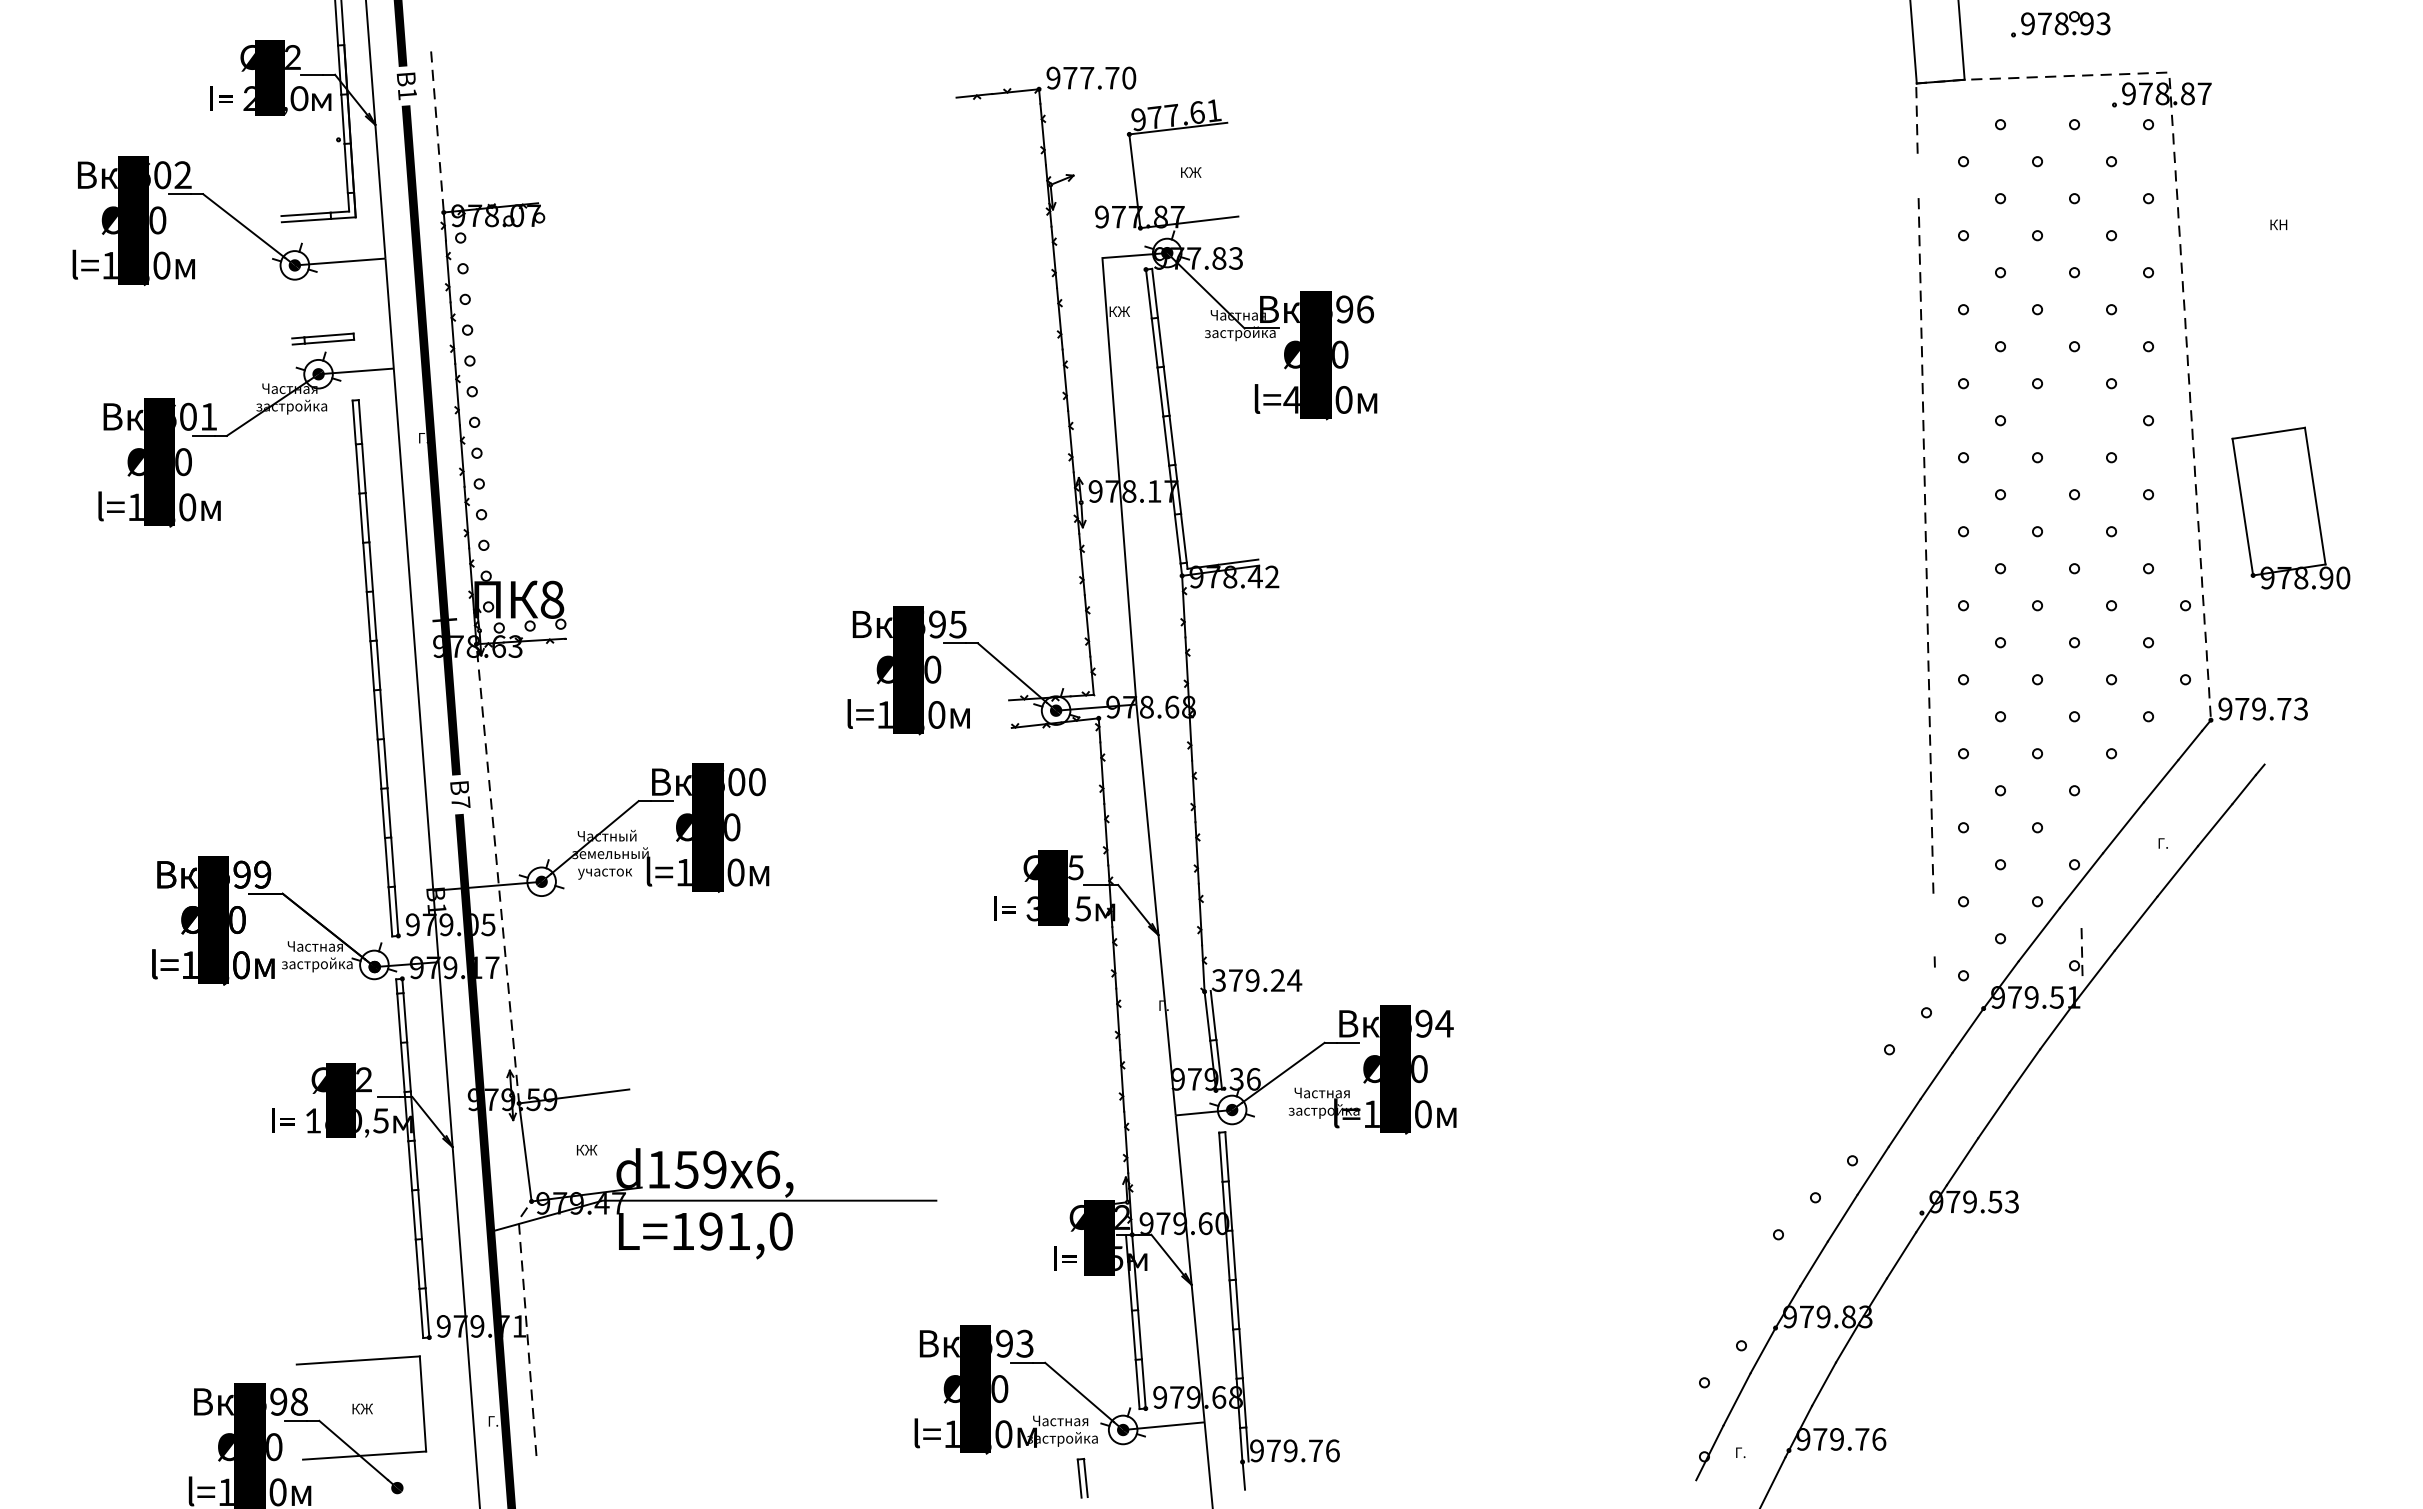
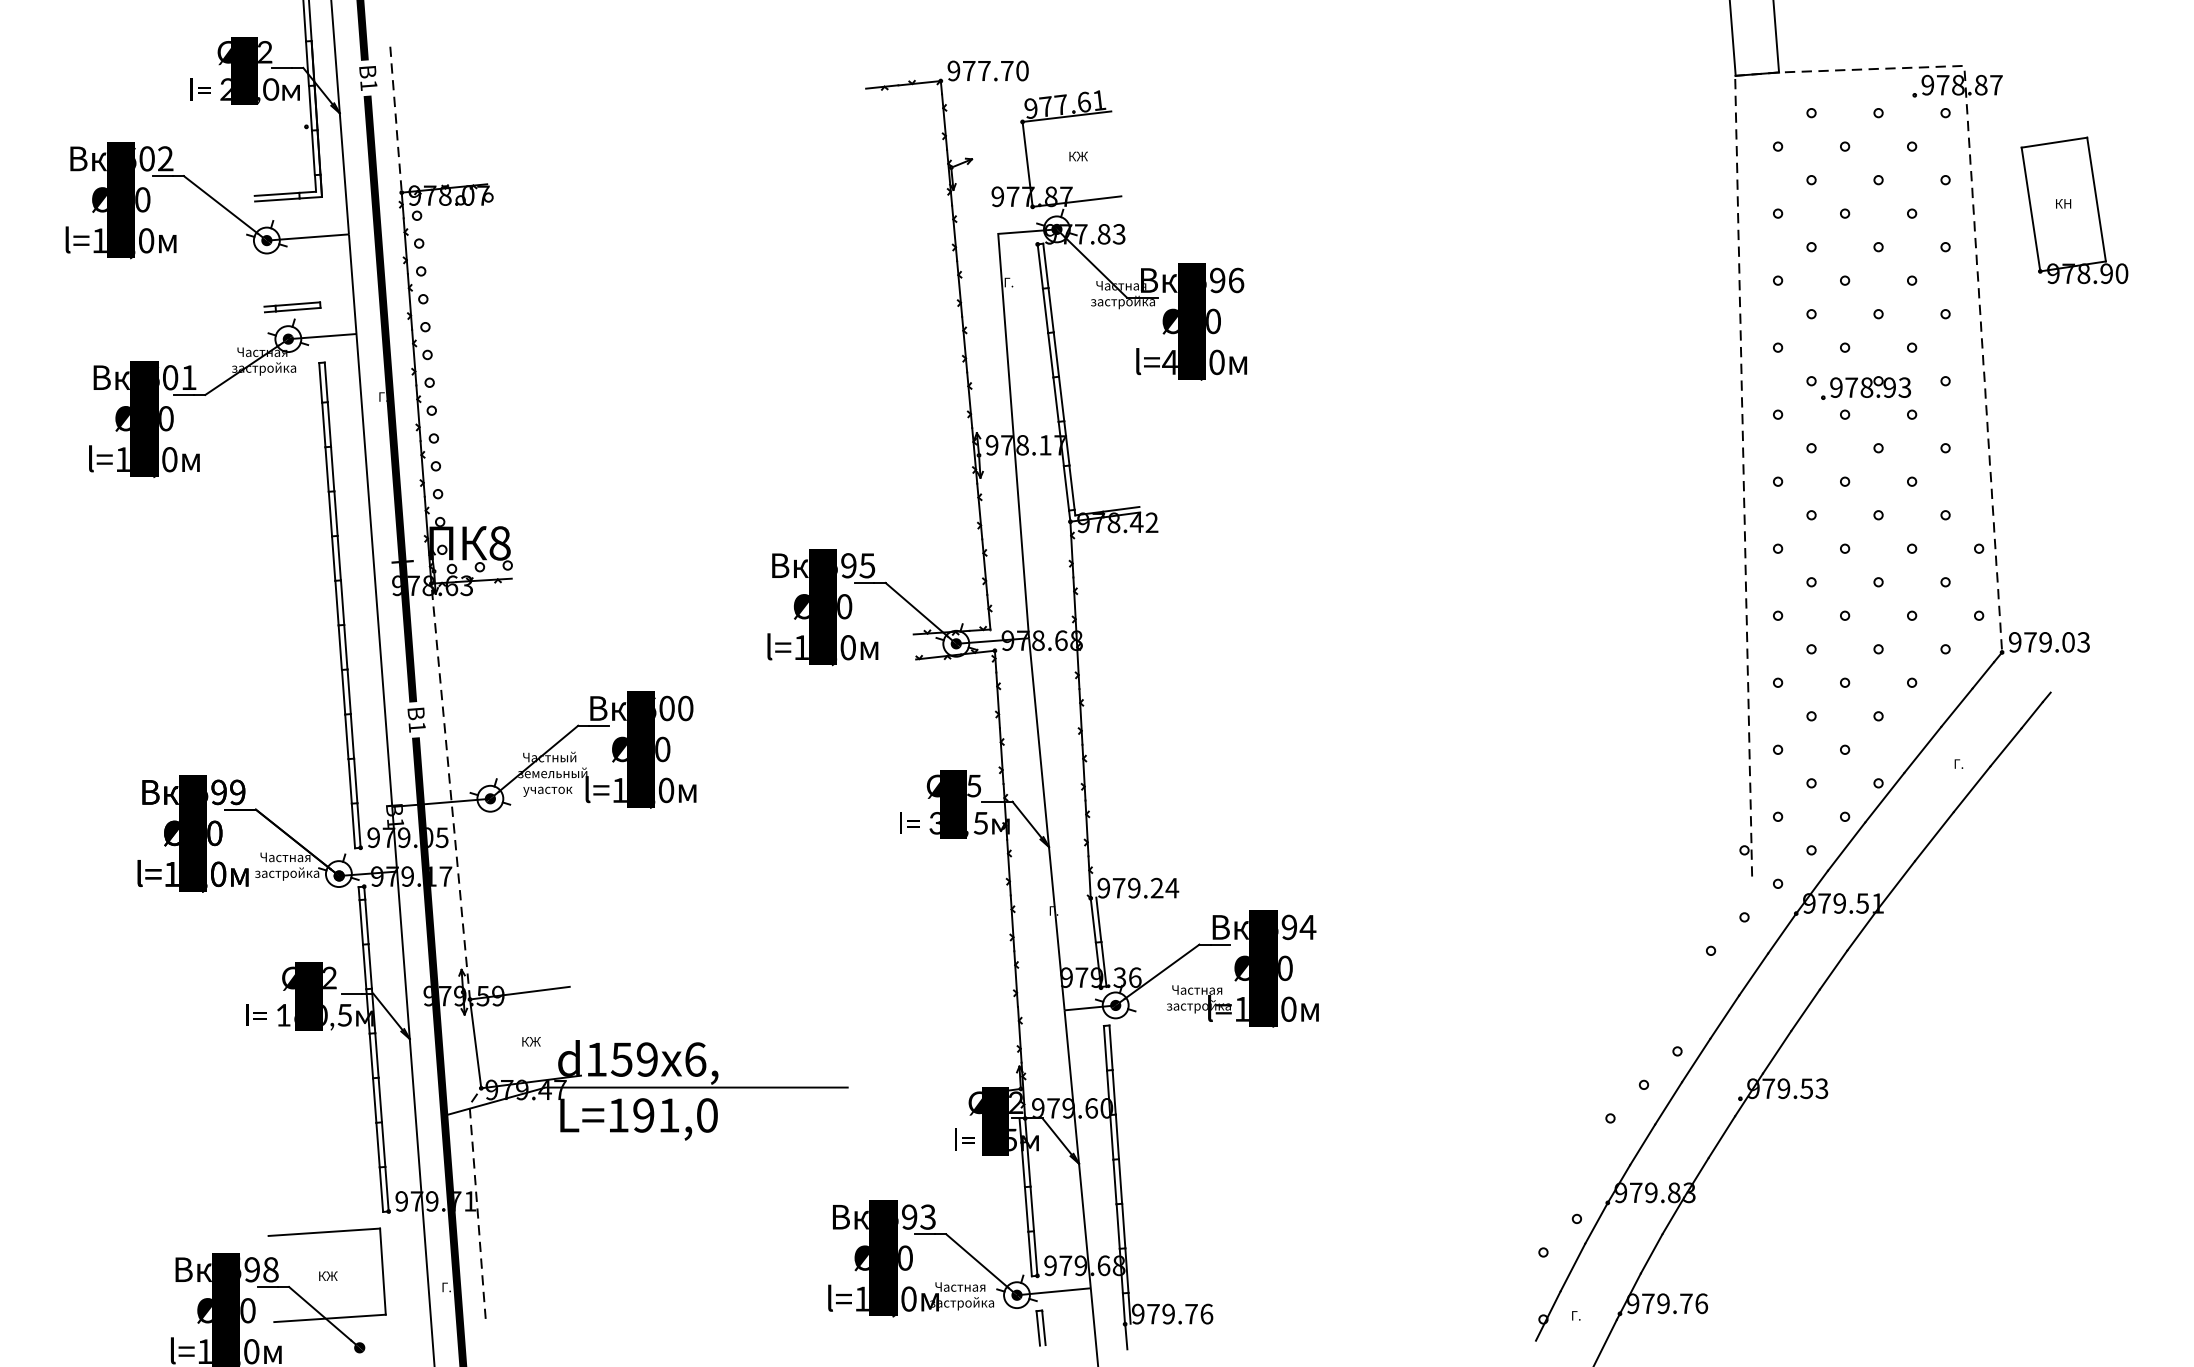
part: (2060, 24) -> (1865, 388), moved
line: (1918, 172) -> (1737, 156), added
text: (1120, 311) -> (1014, 282), КЖ -> Г.
part: (2290, 507) -> (2074, 209), moved
text: (2284, 708) -> (2068, 641), 979.73 -> 979.03
text: (460, 802) -> (416, 726), B7 -> B1
part: (2076, 951) -> (1746, 837), moved
text: (1218, 980) -> (1103, 888), 379.24 -> 979.24
part: (1082, 1478) -> (1040, 1328), moved

